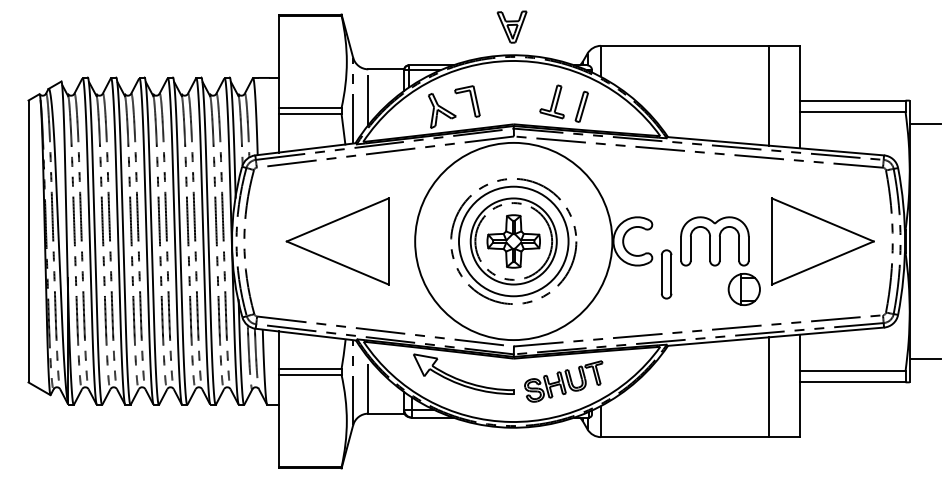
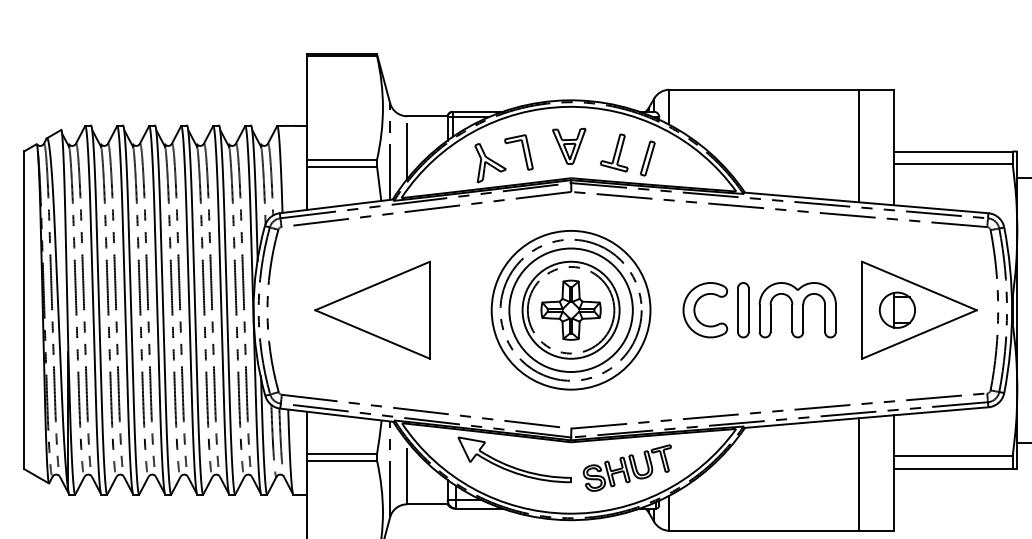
part: (511, 26) -> (568, 145), moved
circle: (513, 241) -> (570, 310), size x0.71
part: (666, 274) -> (743, 310), moved
part: (743, 289) -> (896, 310), moved

